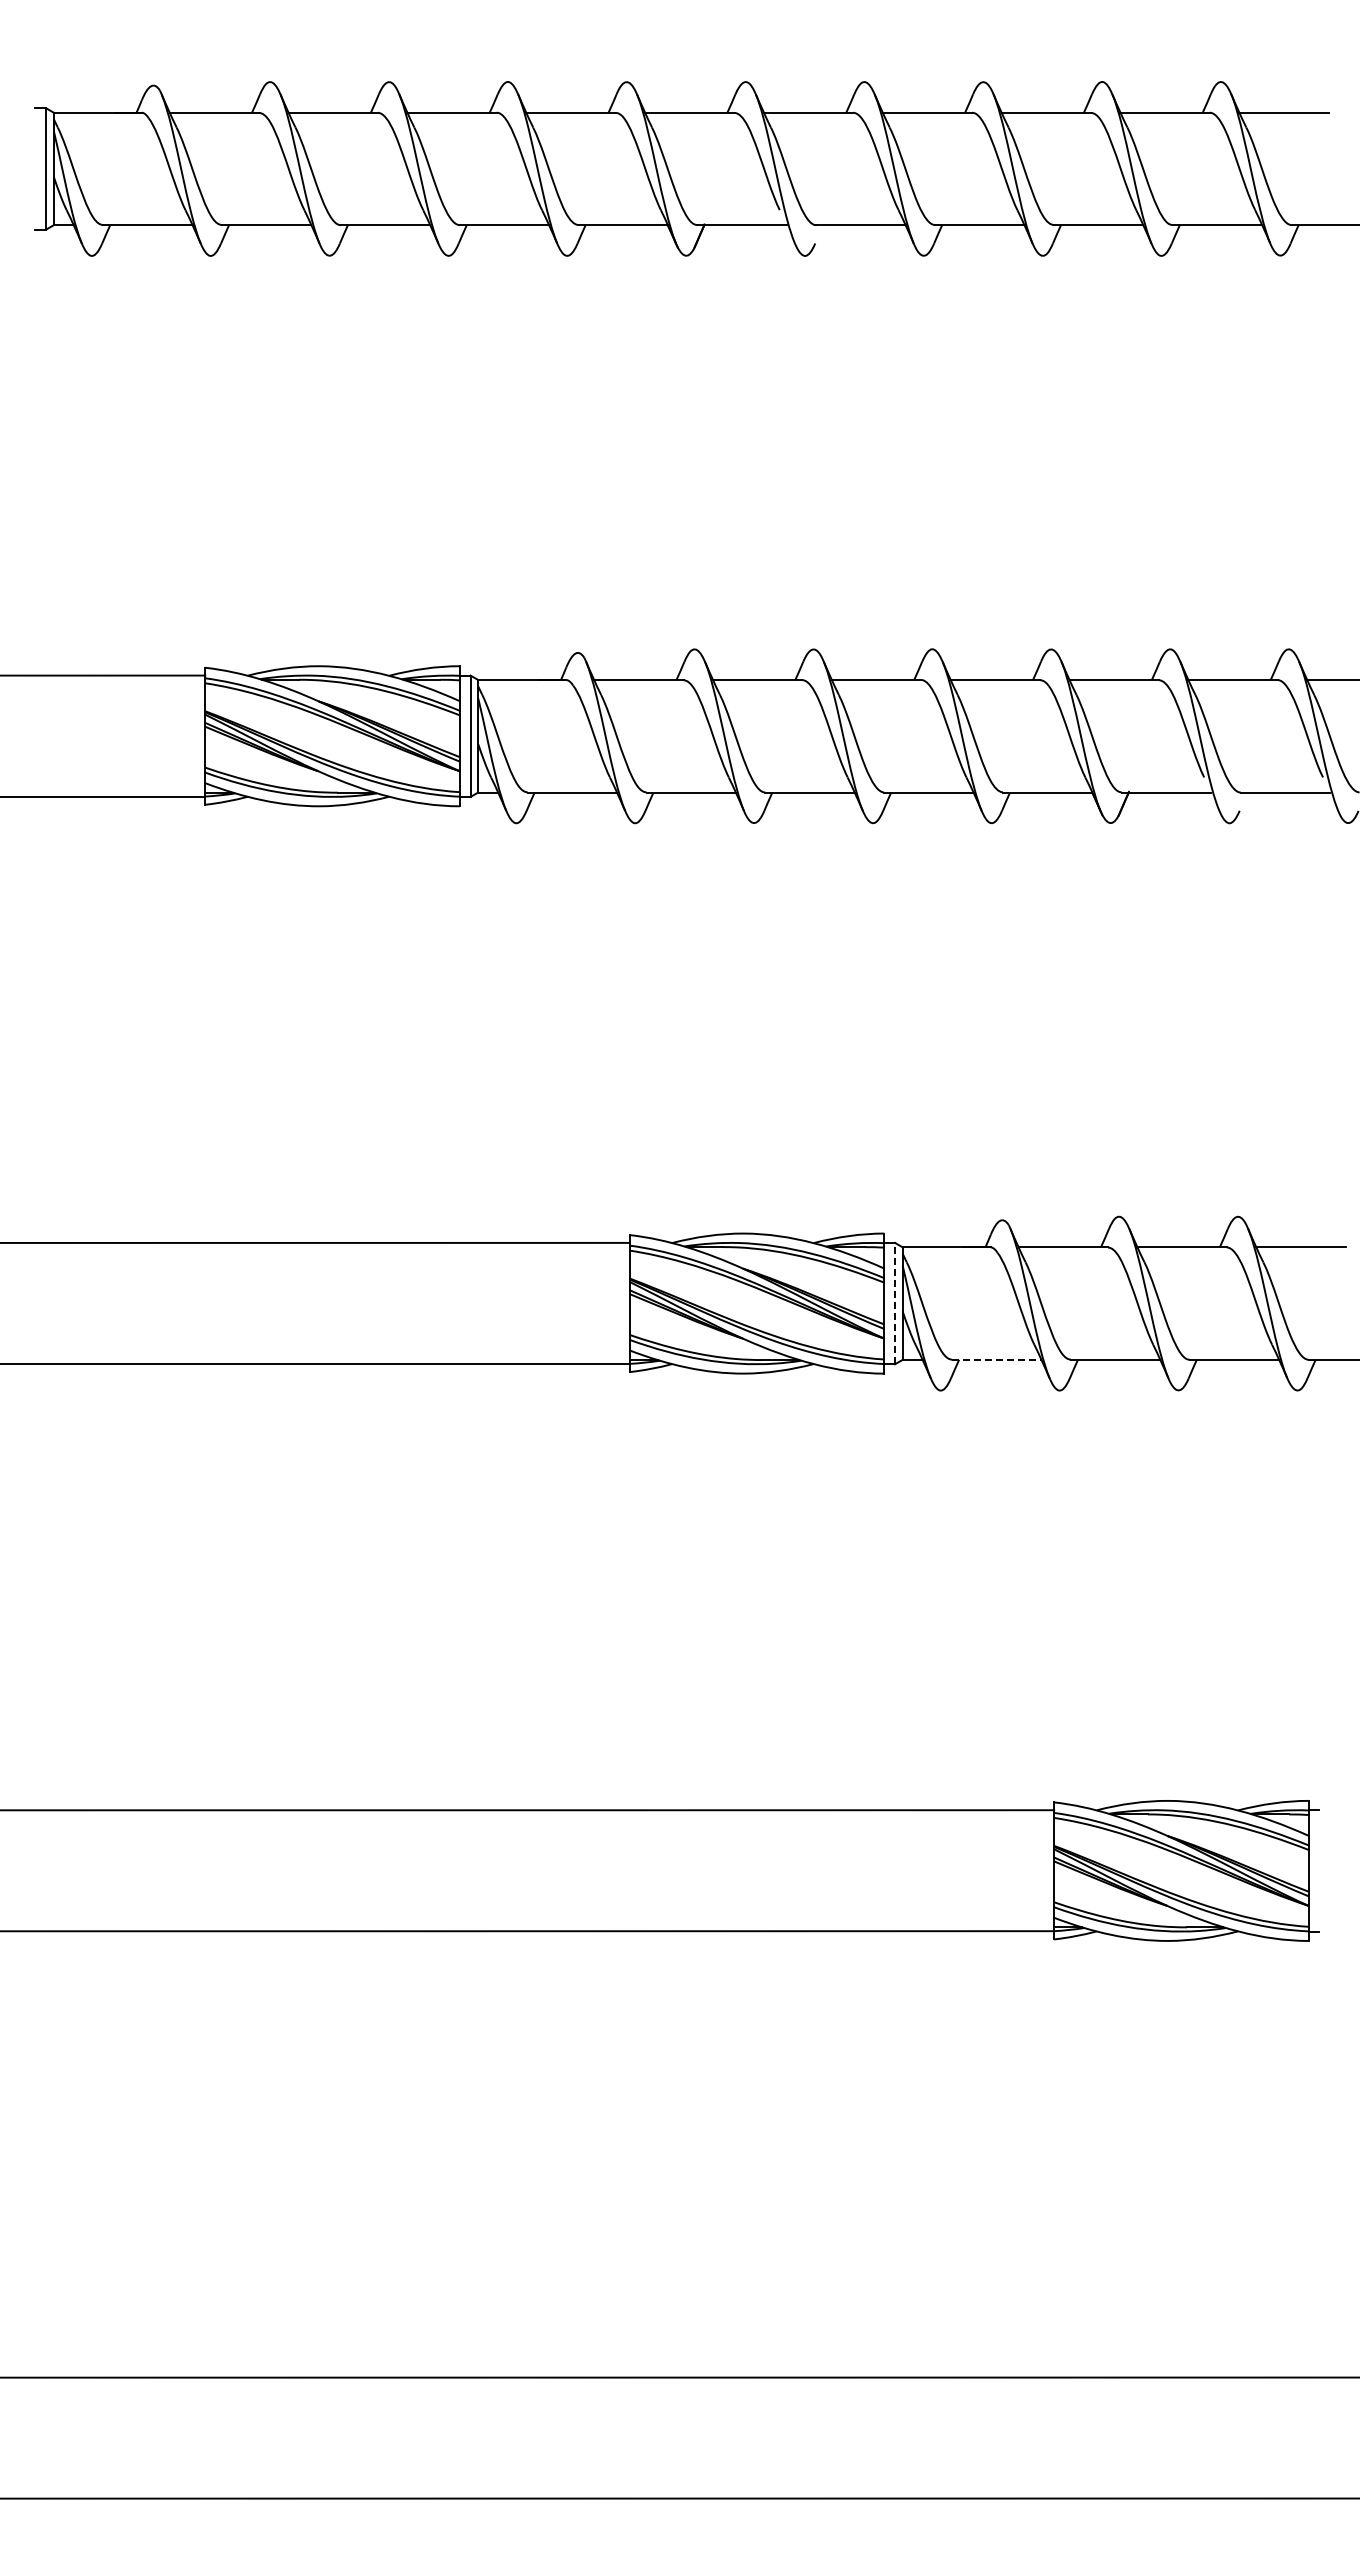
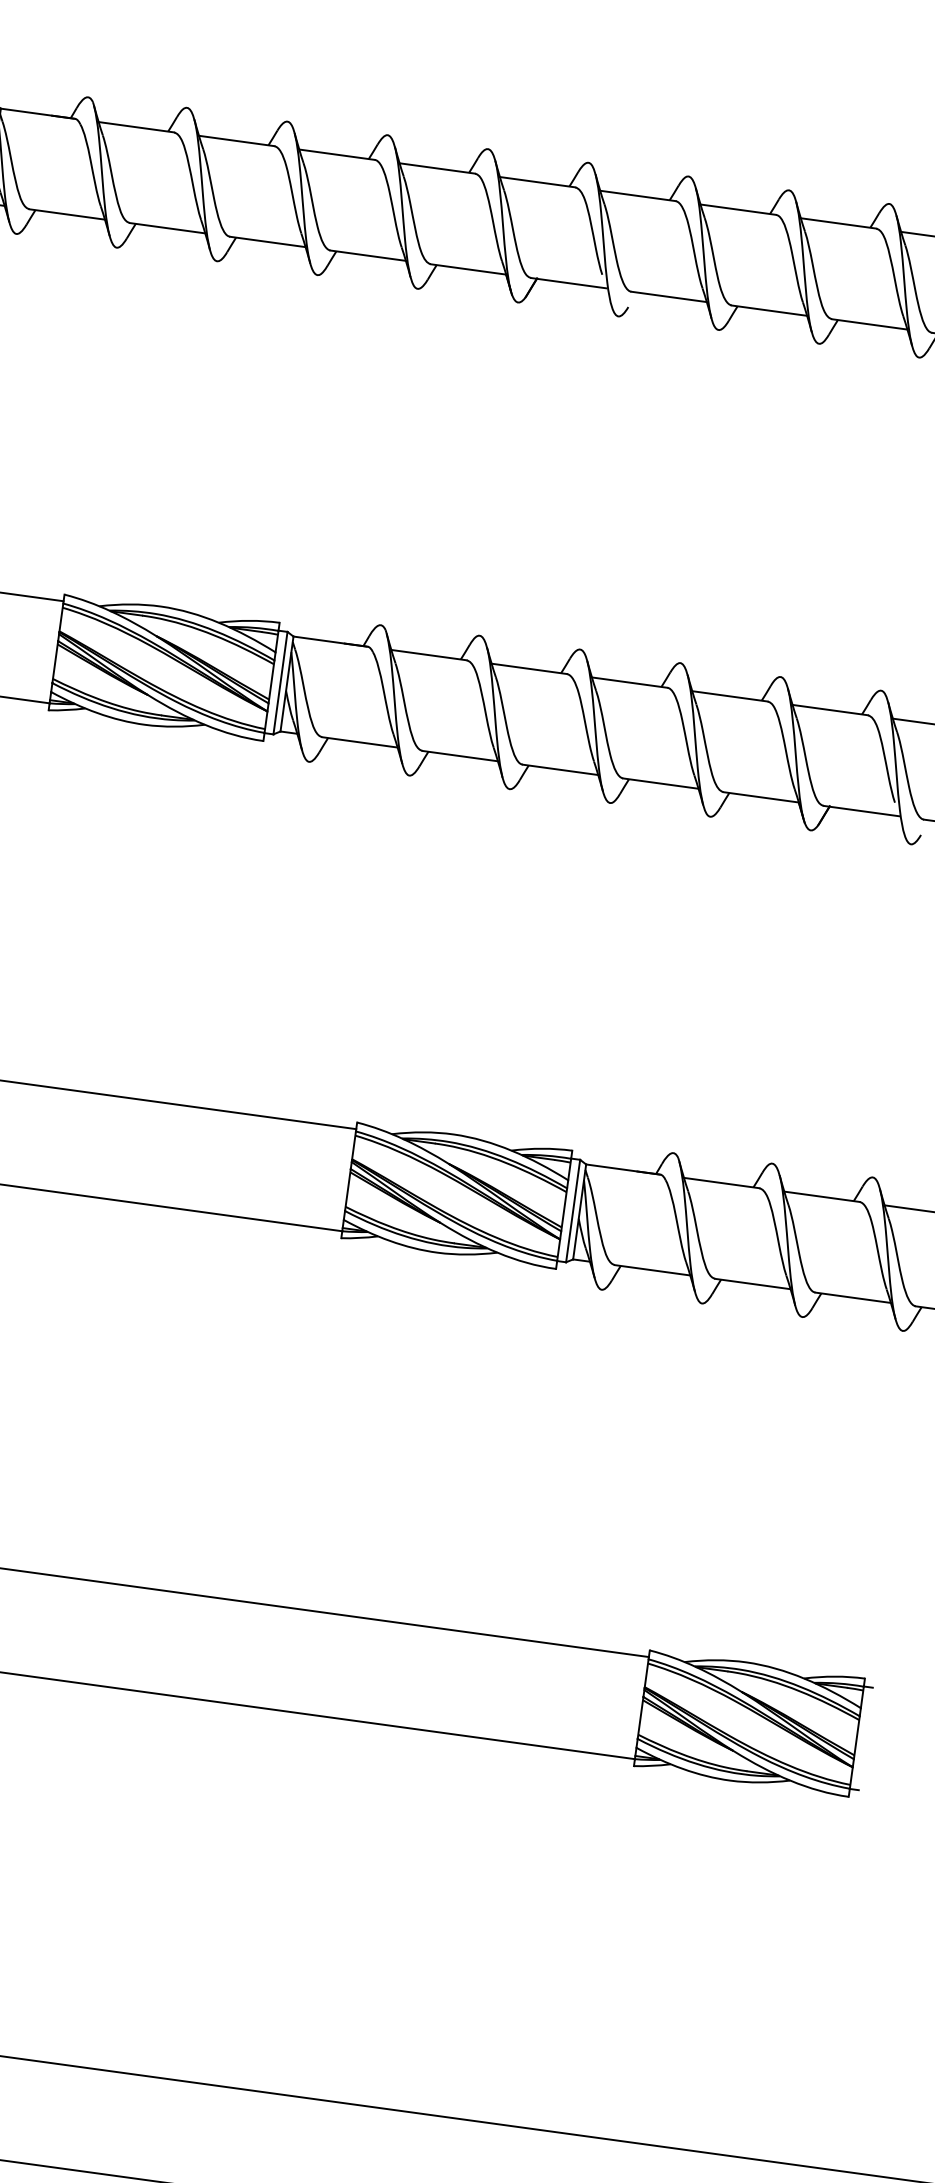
line: (895, 1303) -> (573, 1211), dashed -> solid
line: (996, 1359) -> (652, 1269), dashed -> solid

